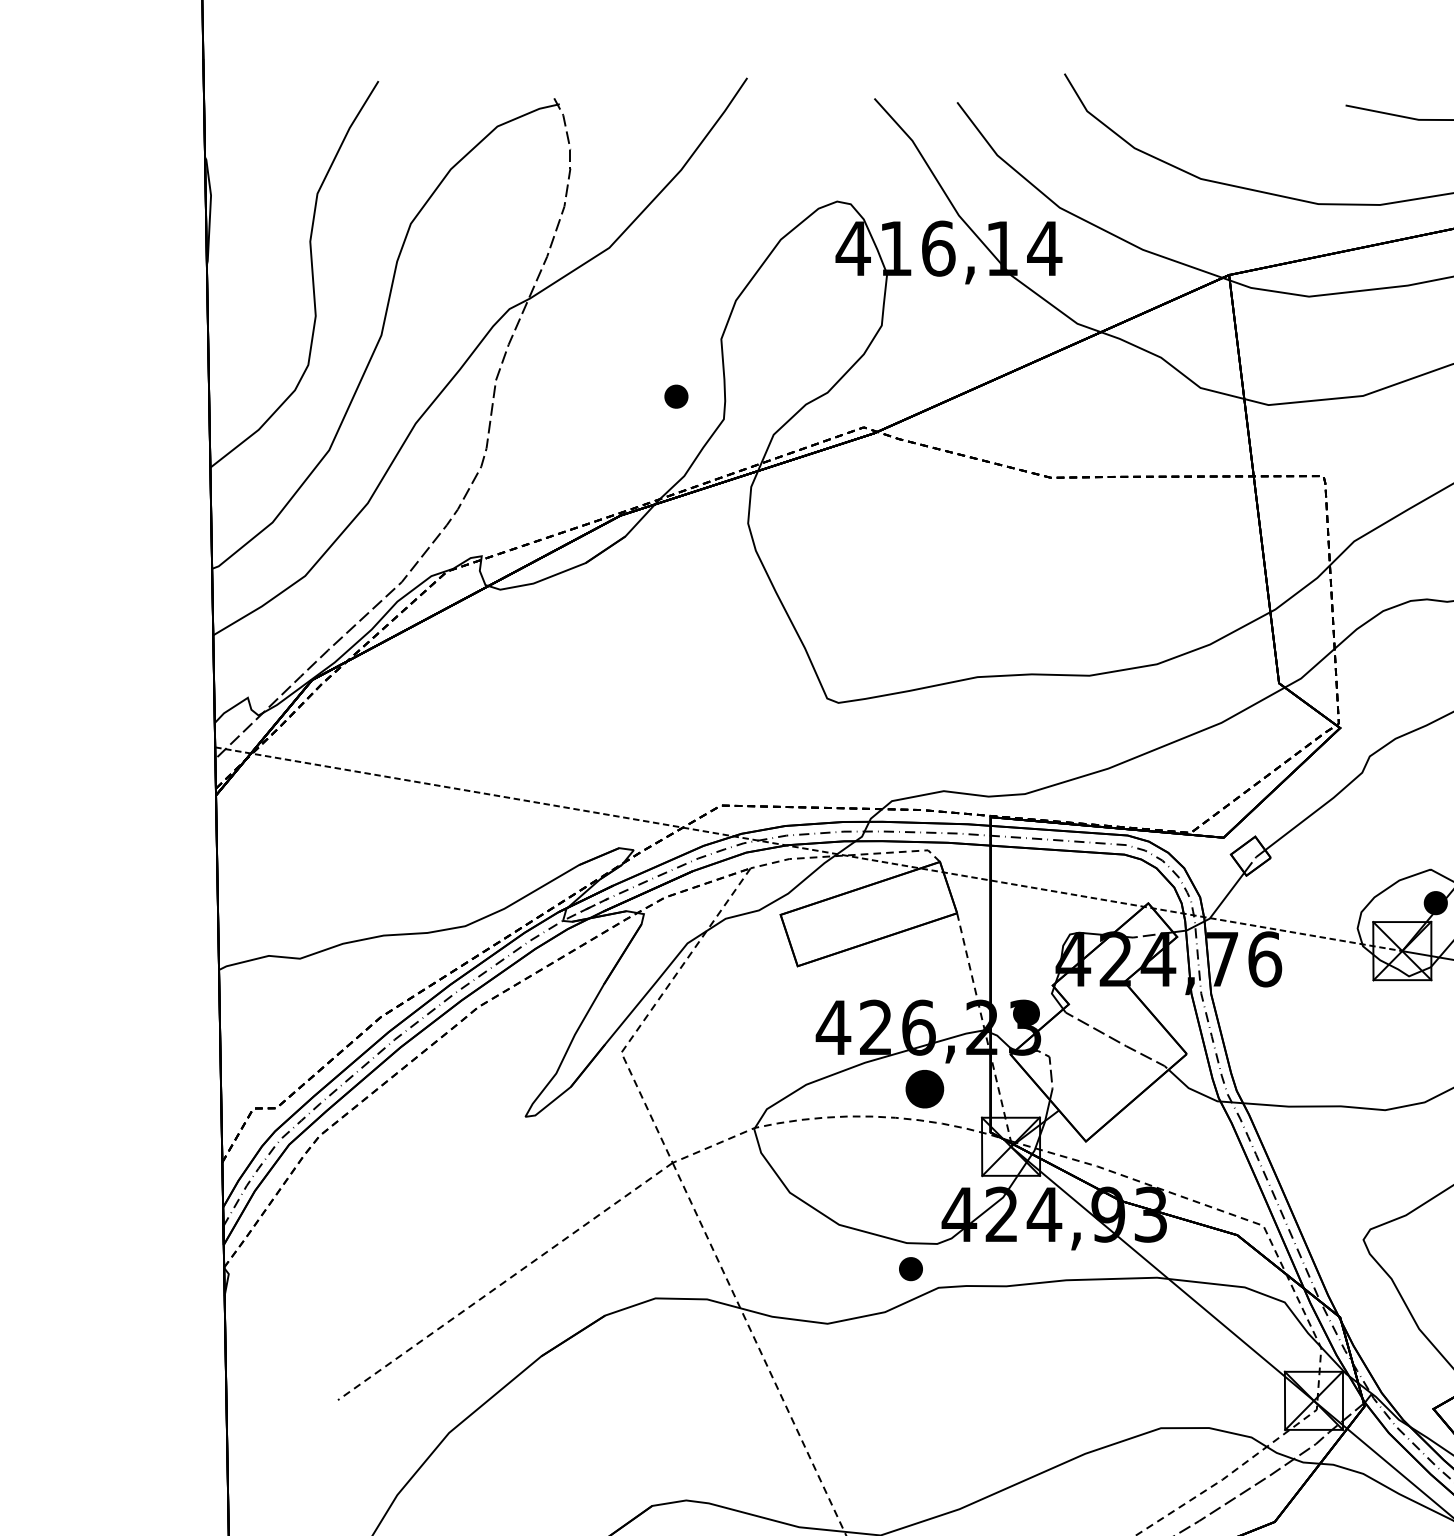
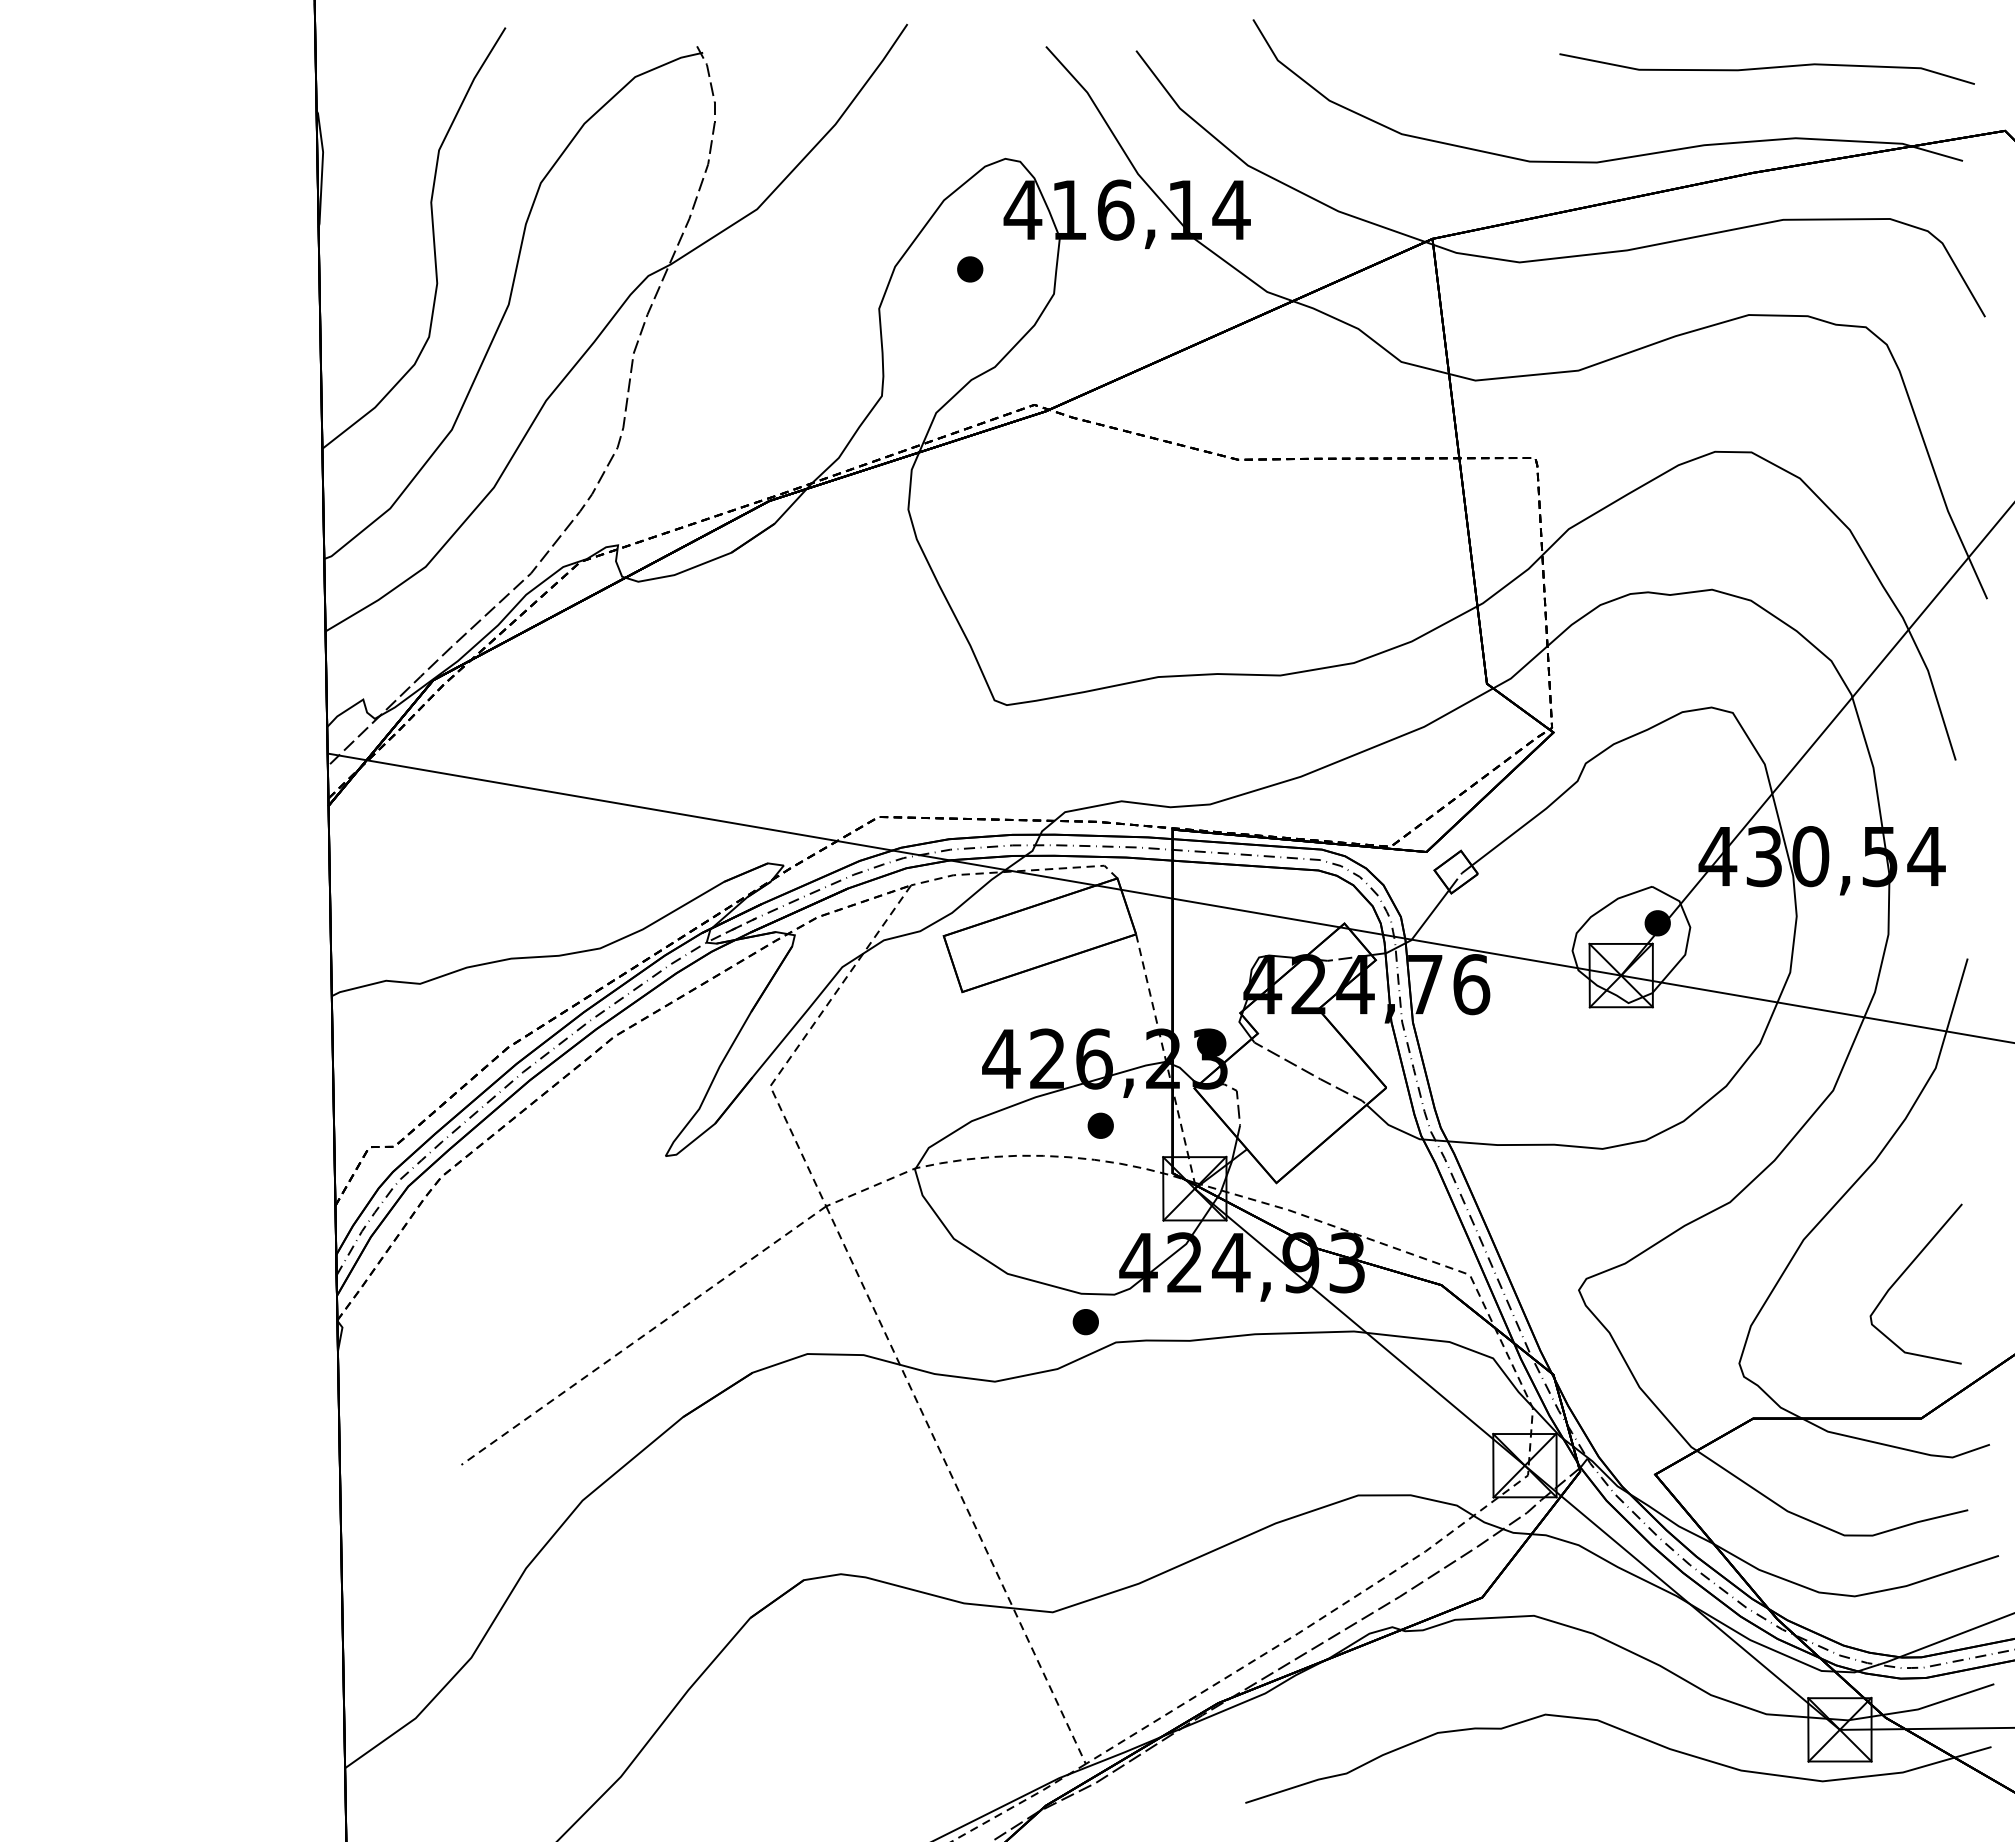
part: (676, 396) -> (970, 269), moved
line: (808, 849) -> (974, 864), dashed -> solid
part: (924, 1088) -> (1100, 1125), size x0.62

